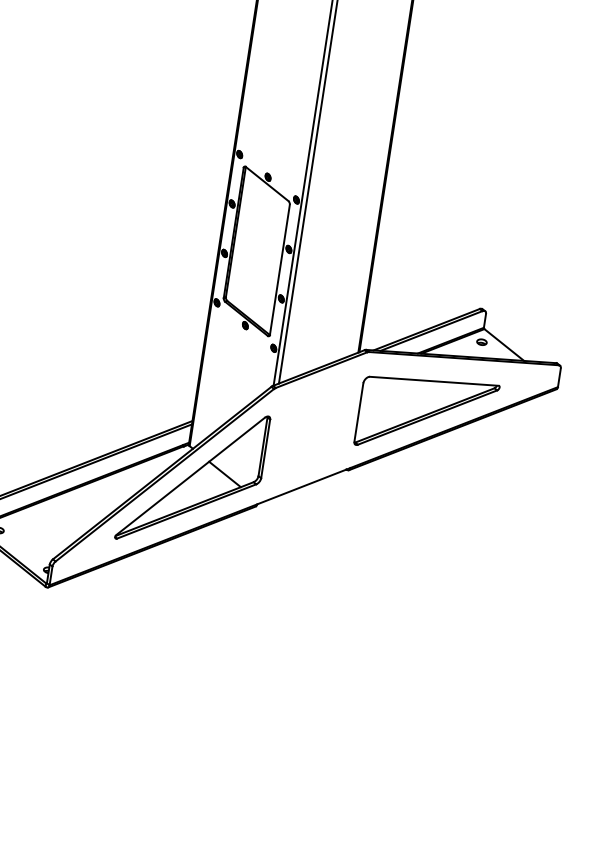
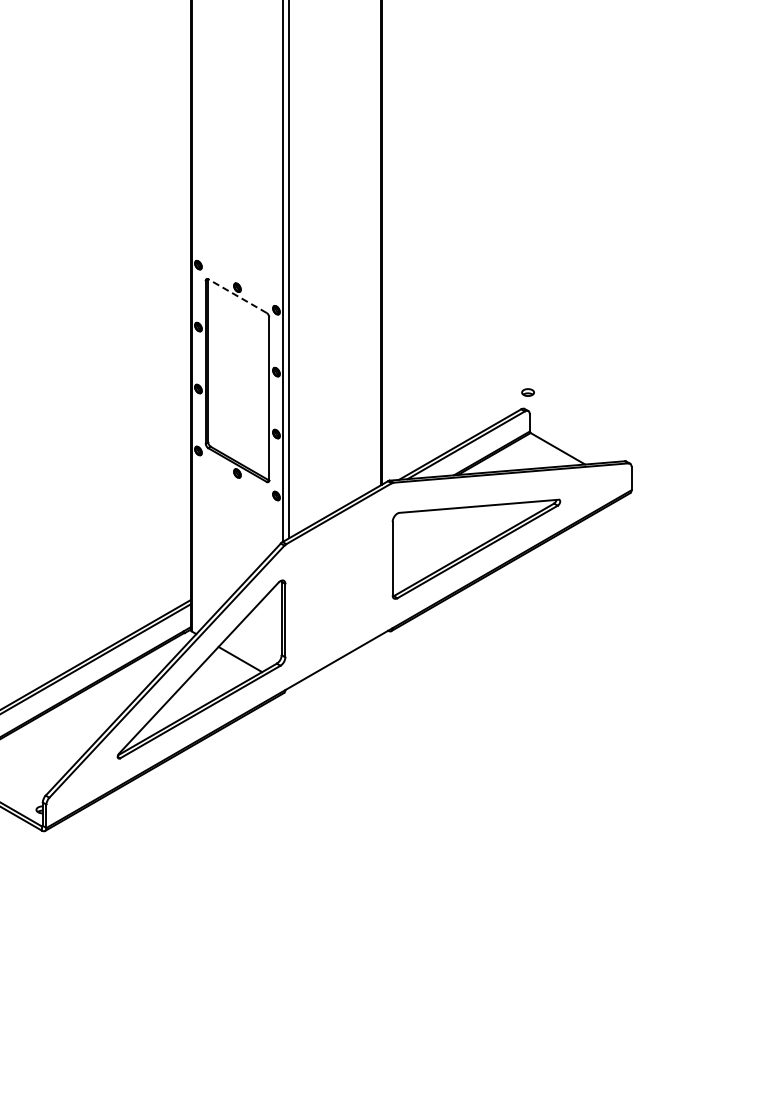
line: (267, 184) -> (237, 296), solid -> dashed
part: (481, 342) -> (527, 392), moved

